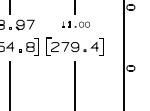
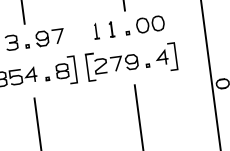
part: (76, 24) -> (129, 26), size x1.67

